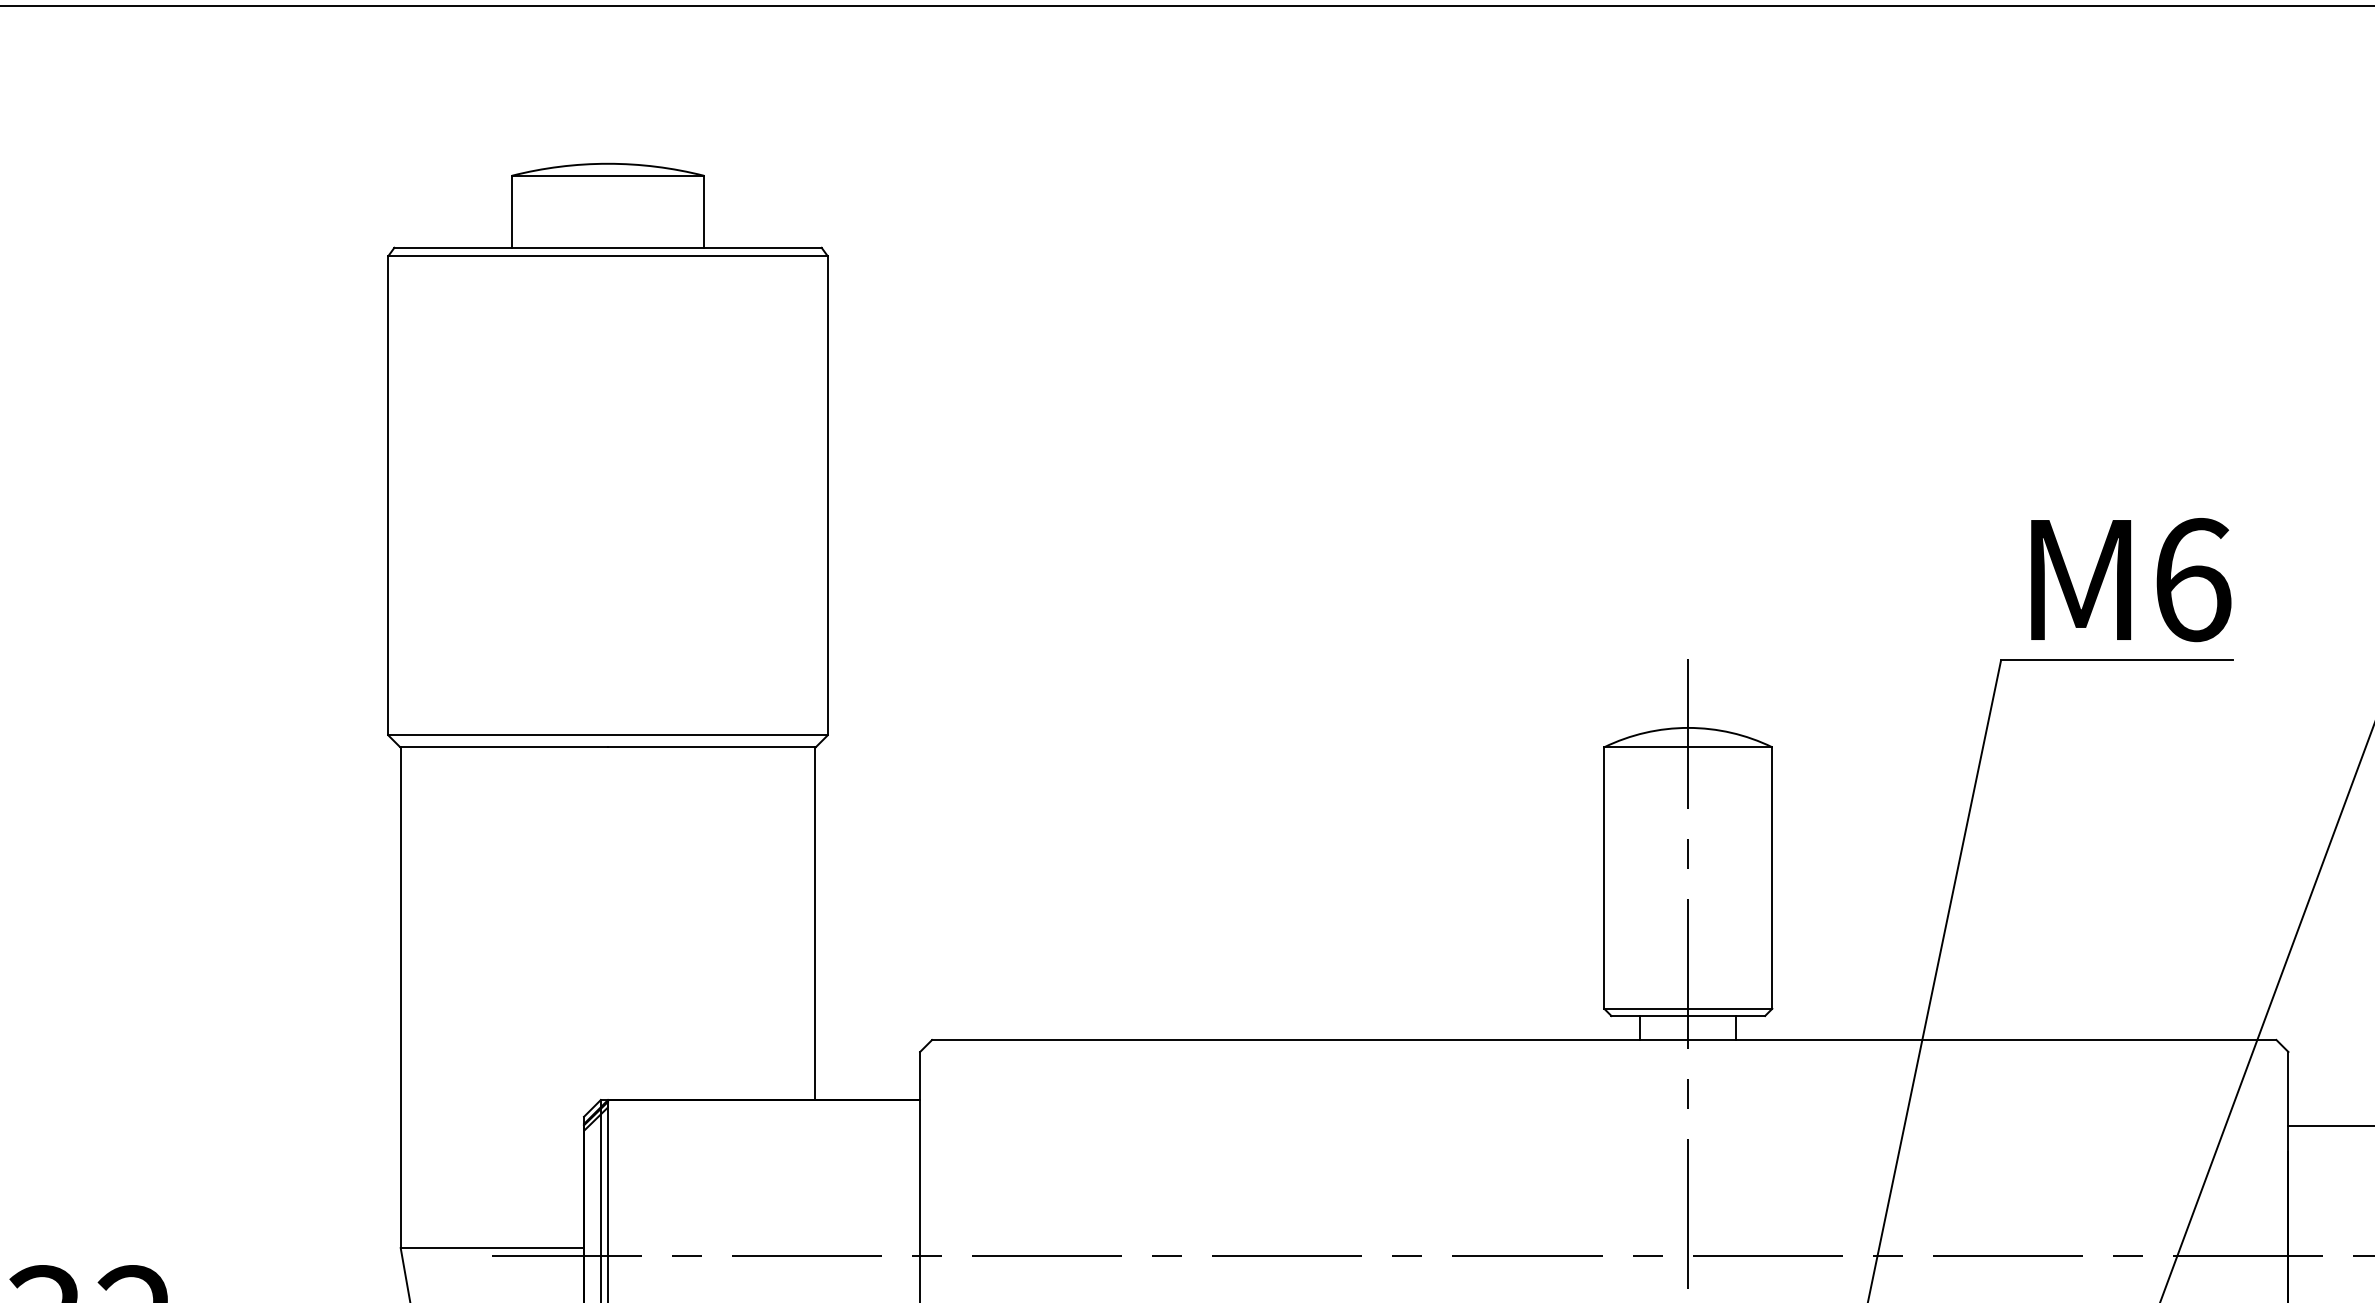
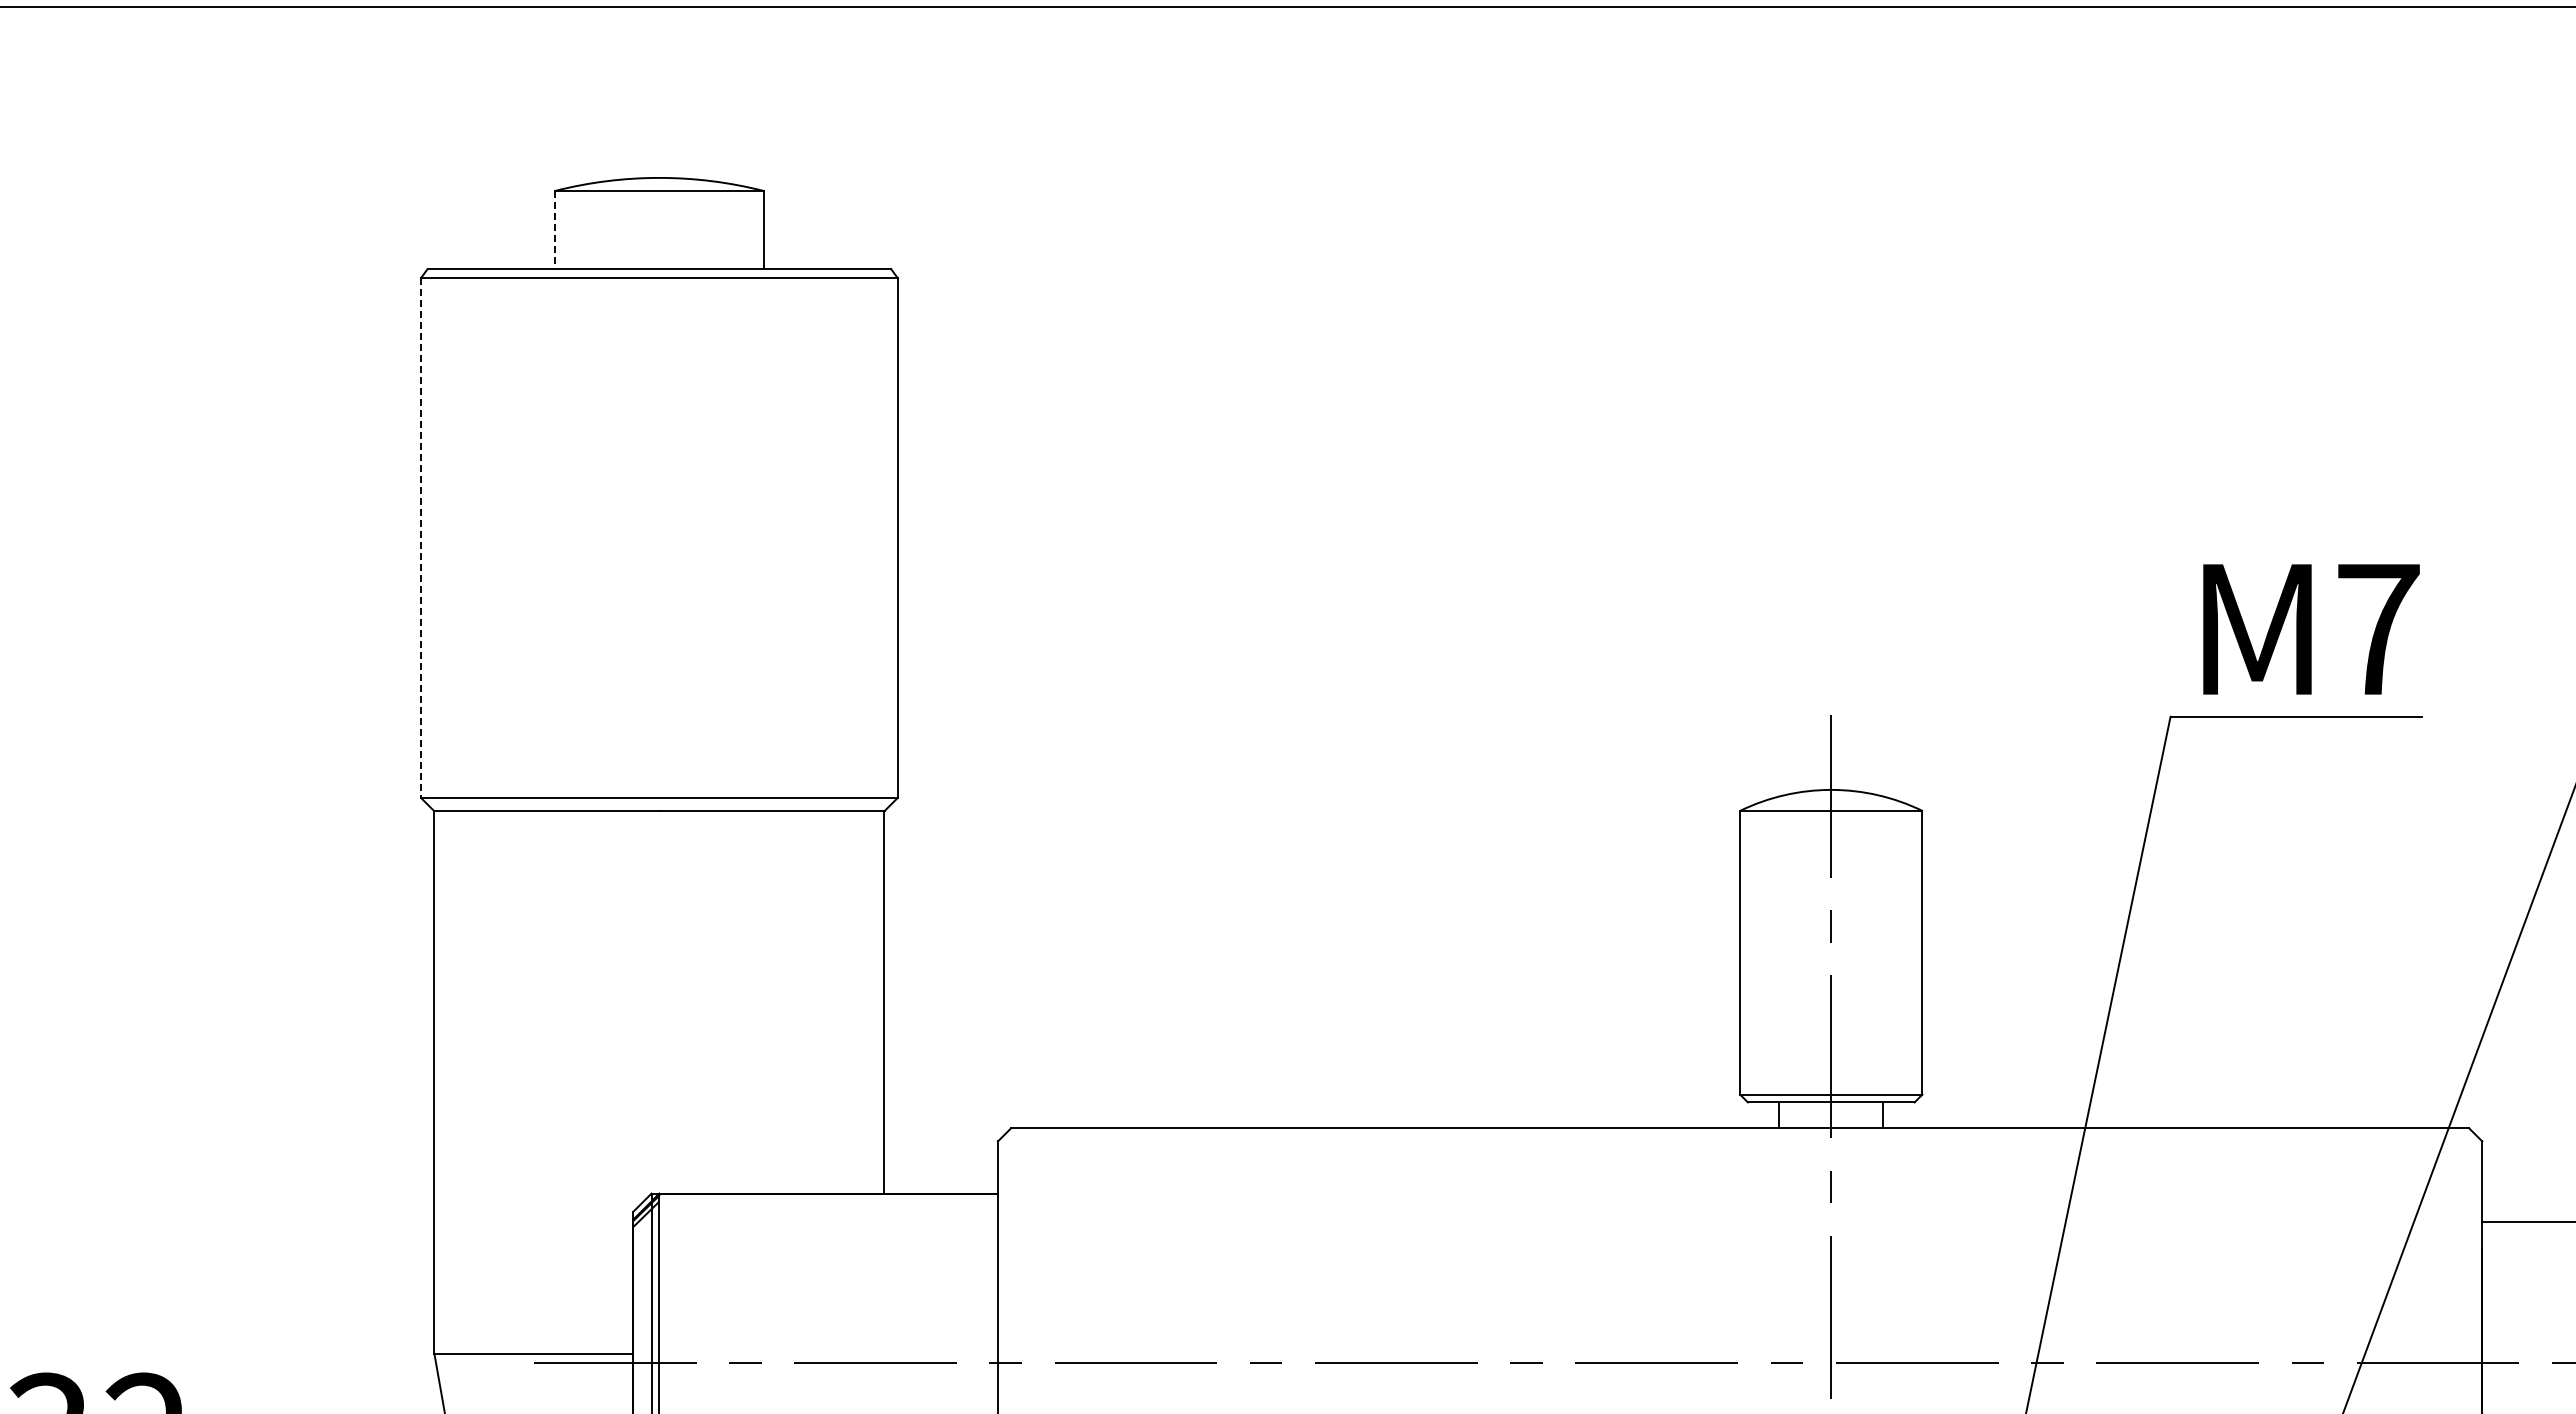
line: (512, 212) -> (555, 230), solid -> dashed
line: (388, 496) -> (421, 538), solid -> dashed
text: (2193, 580) -> (2379, 629), M6 -> M7

